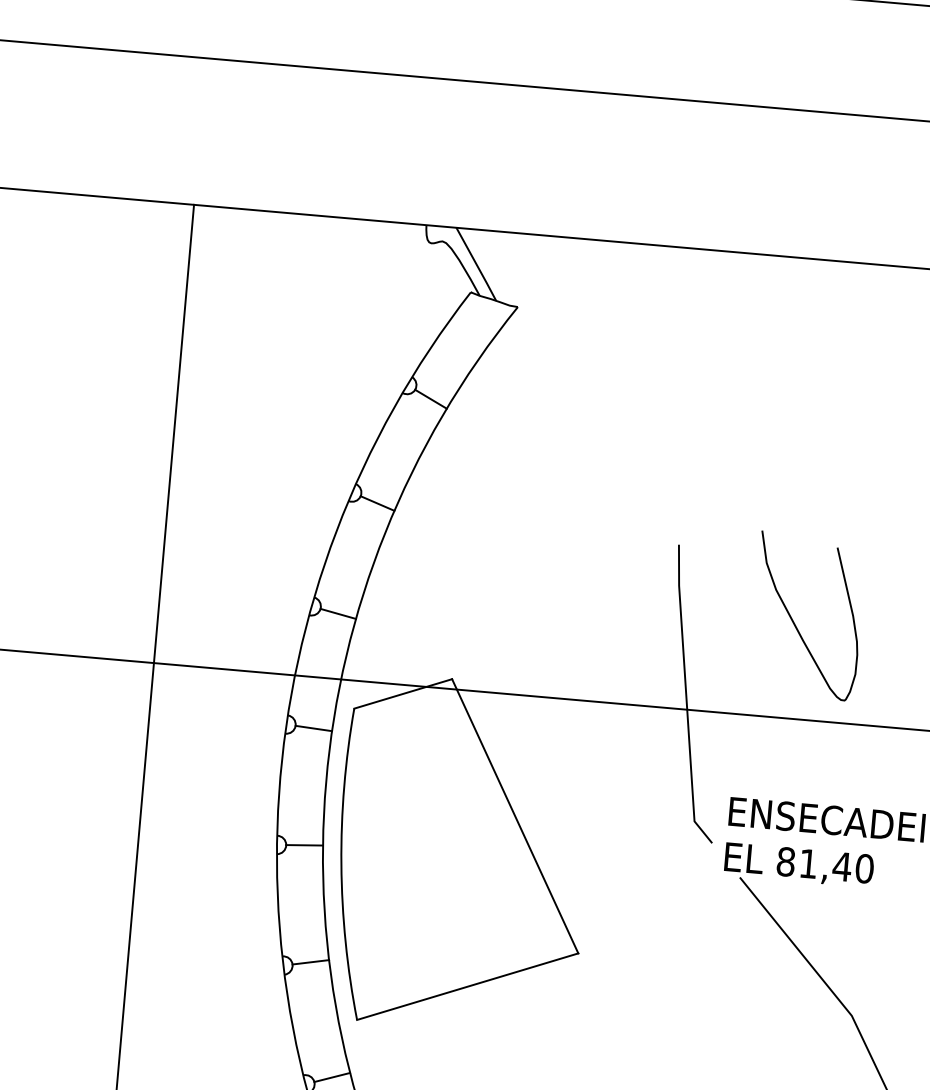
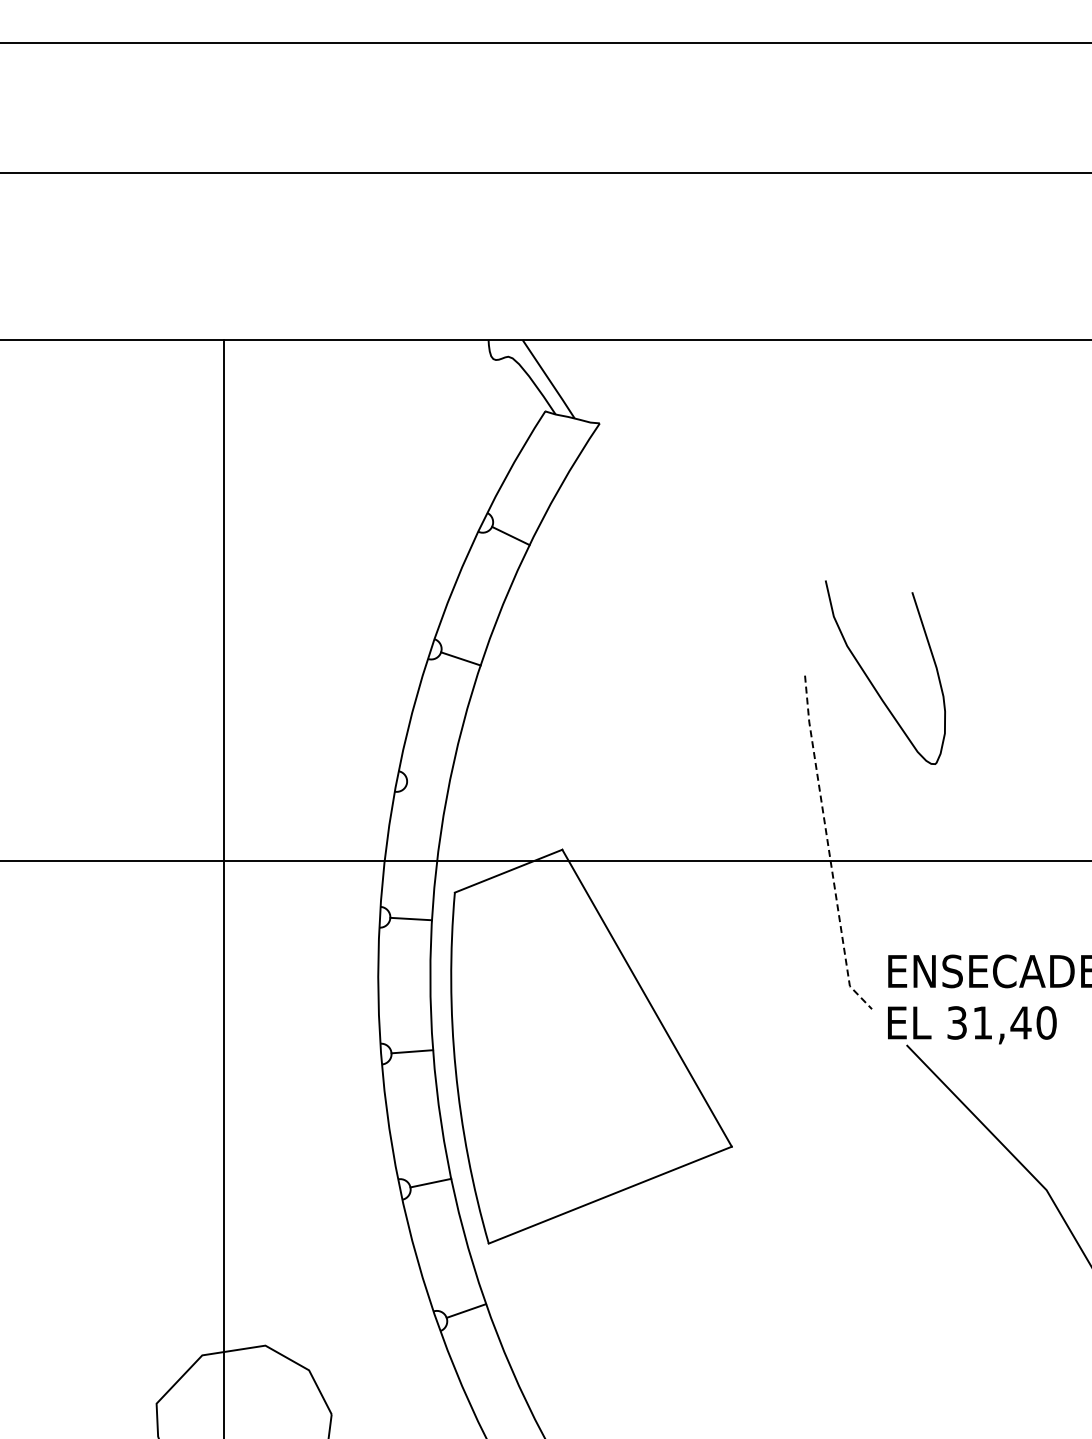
line: (338, 614) -> (427, 787), removed
curve: (794, 622) -> (871, 681), moved
line: (686, 697) -> (828, 847), solid -> dashed
text: (786, 861) -> (957, 1022), 81,40 -> 31,40

